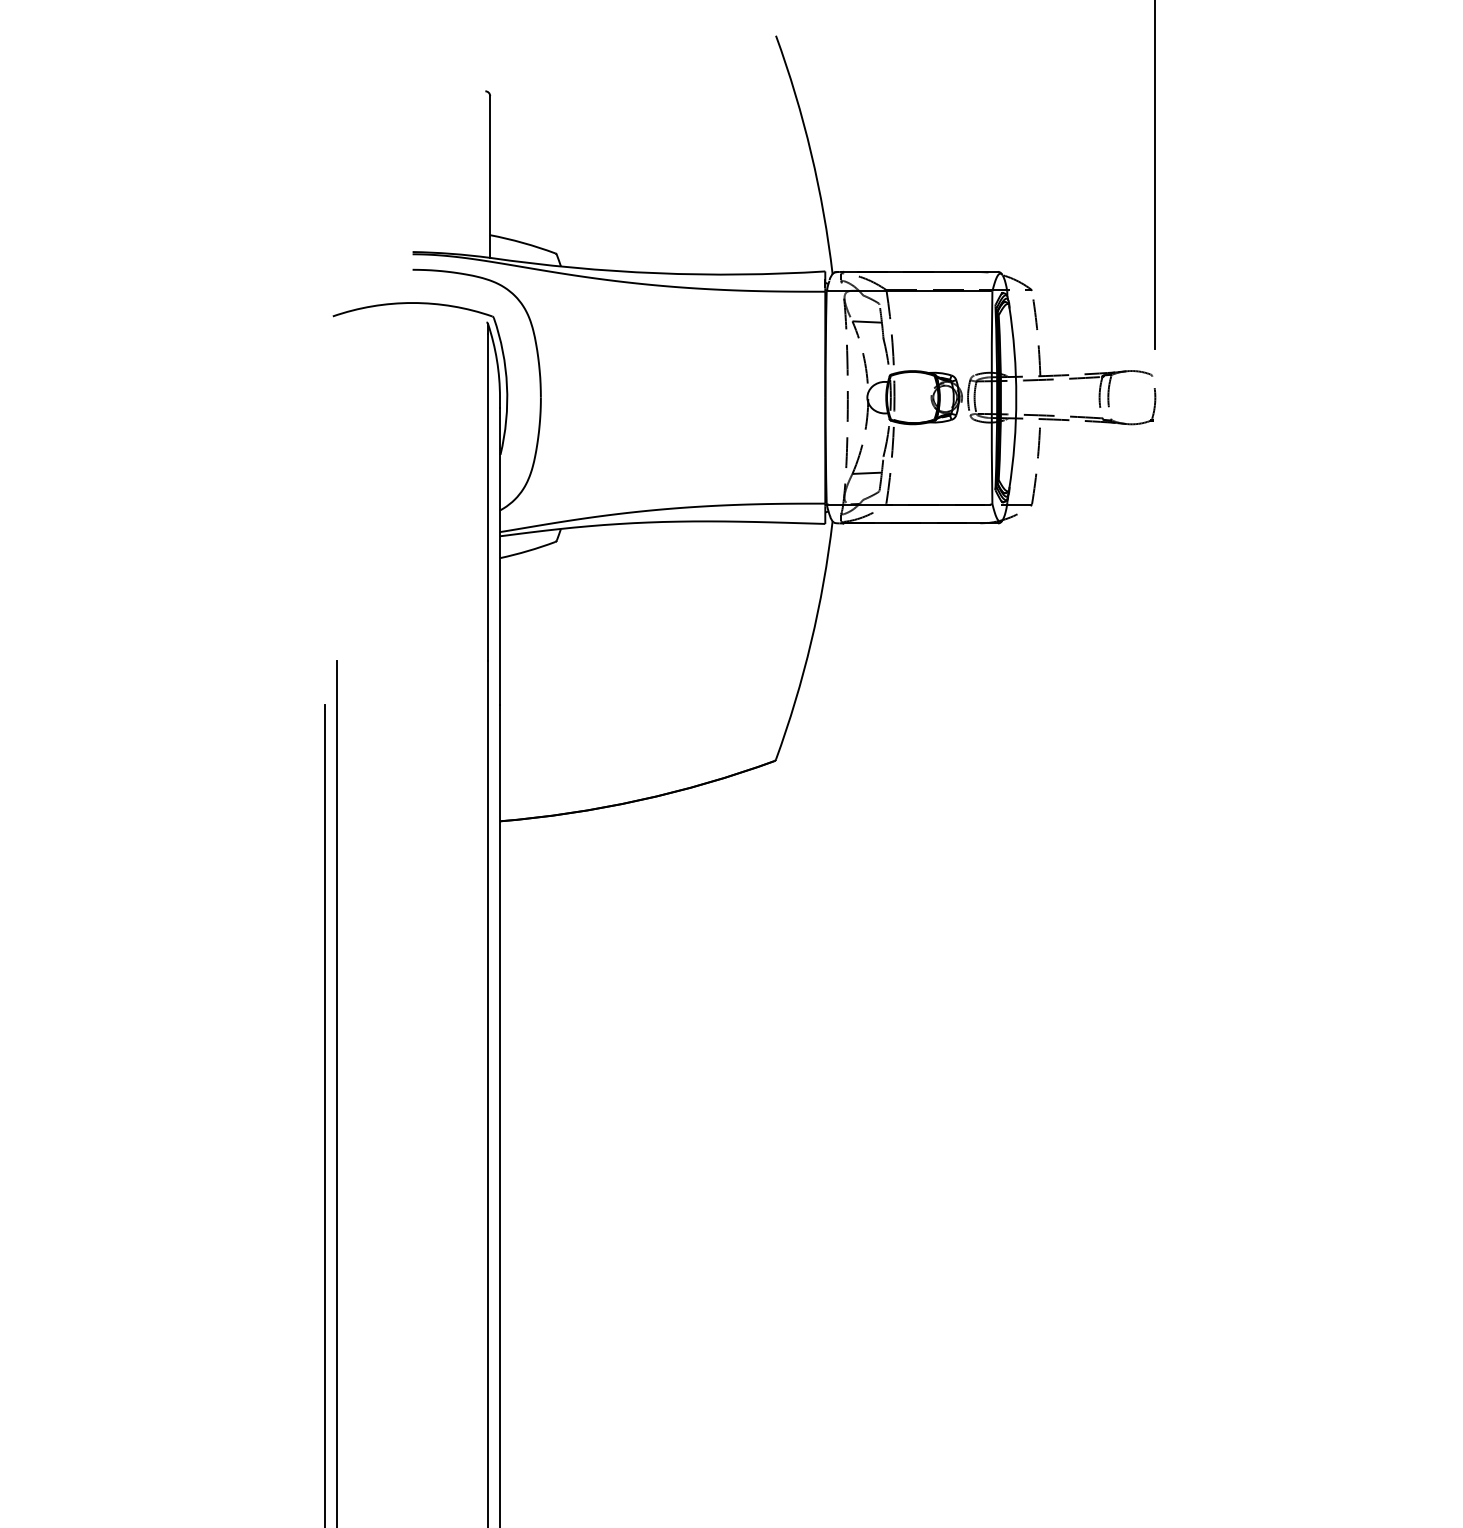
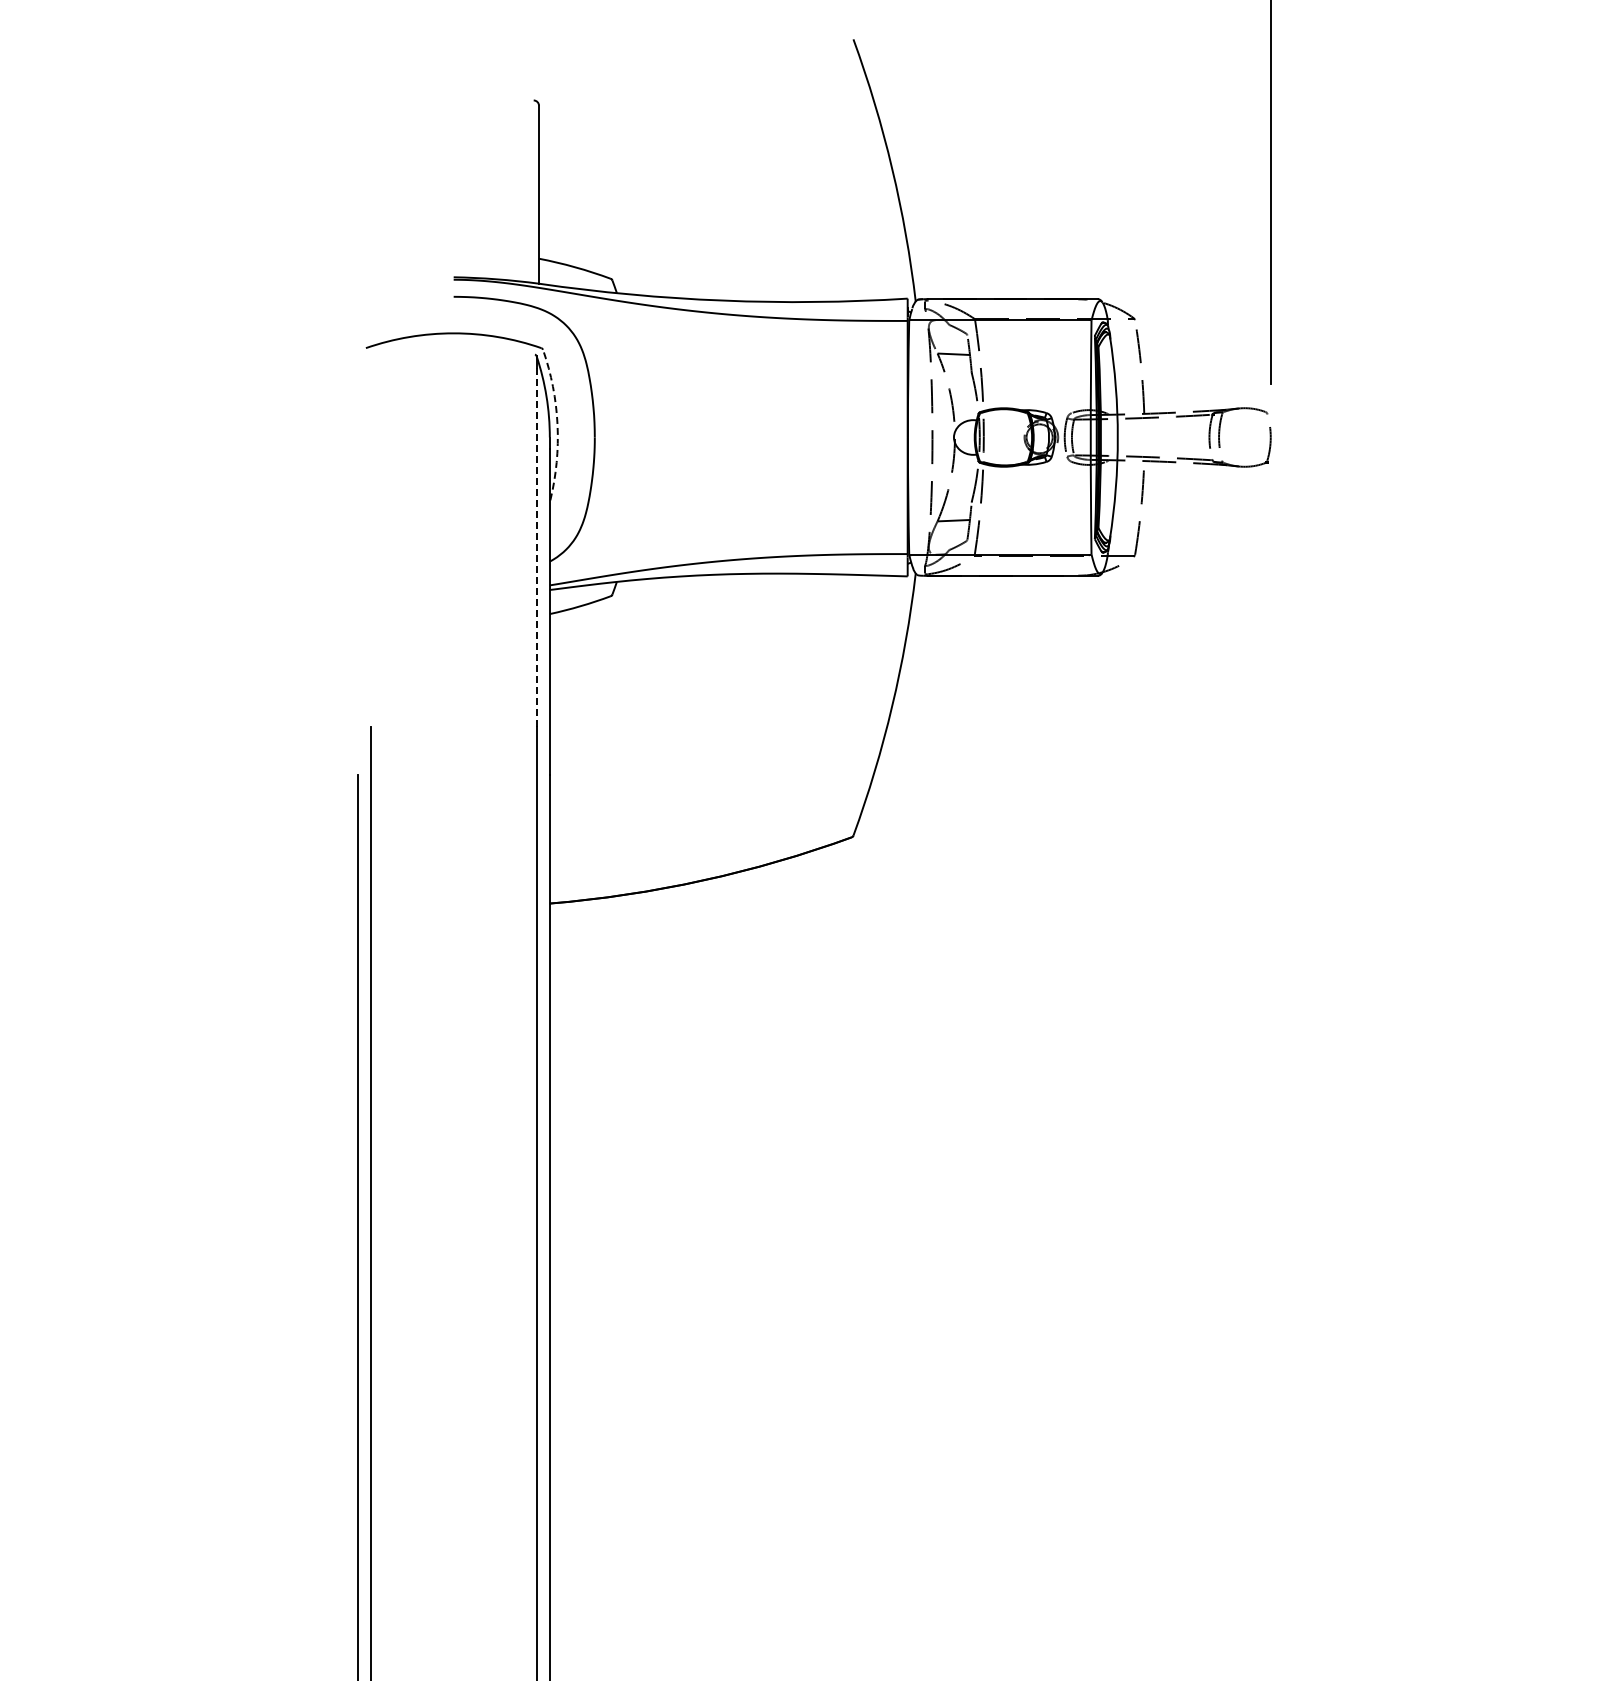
arc: (506, 385) -> (557, 424), solid -> dashed
line: (487, 497) -> (536, 547), solid -> dashed

